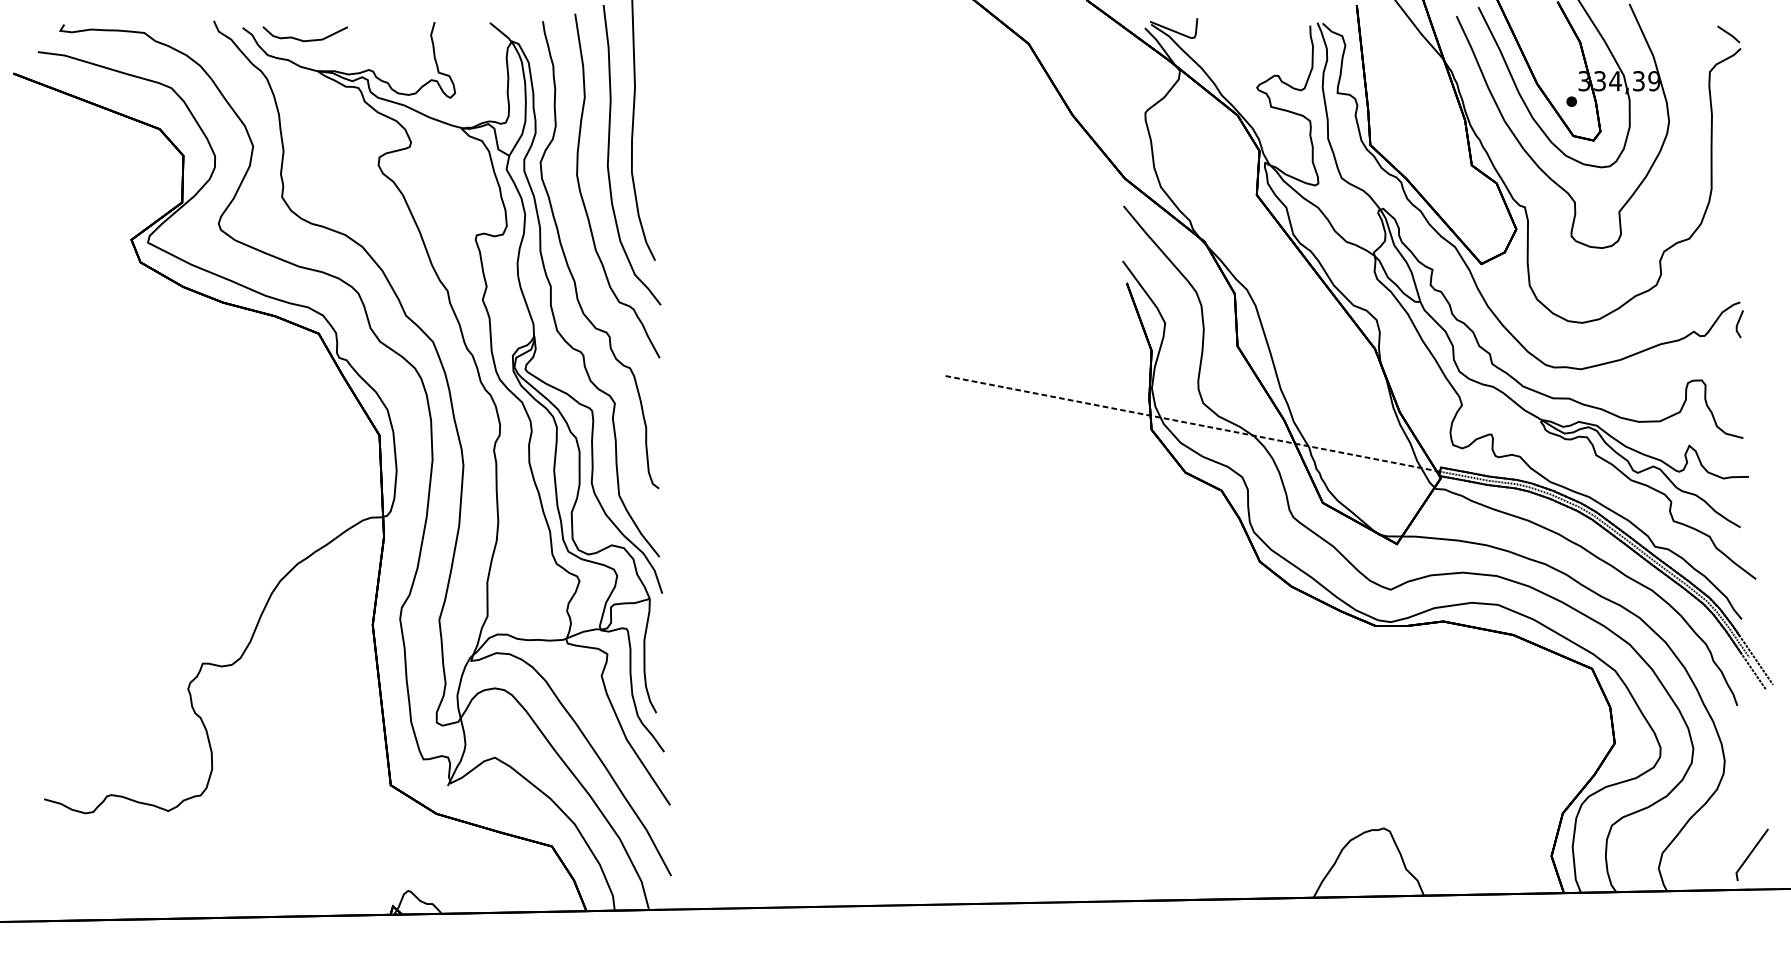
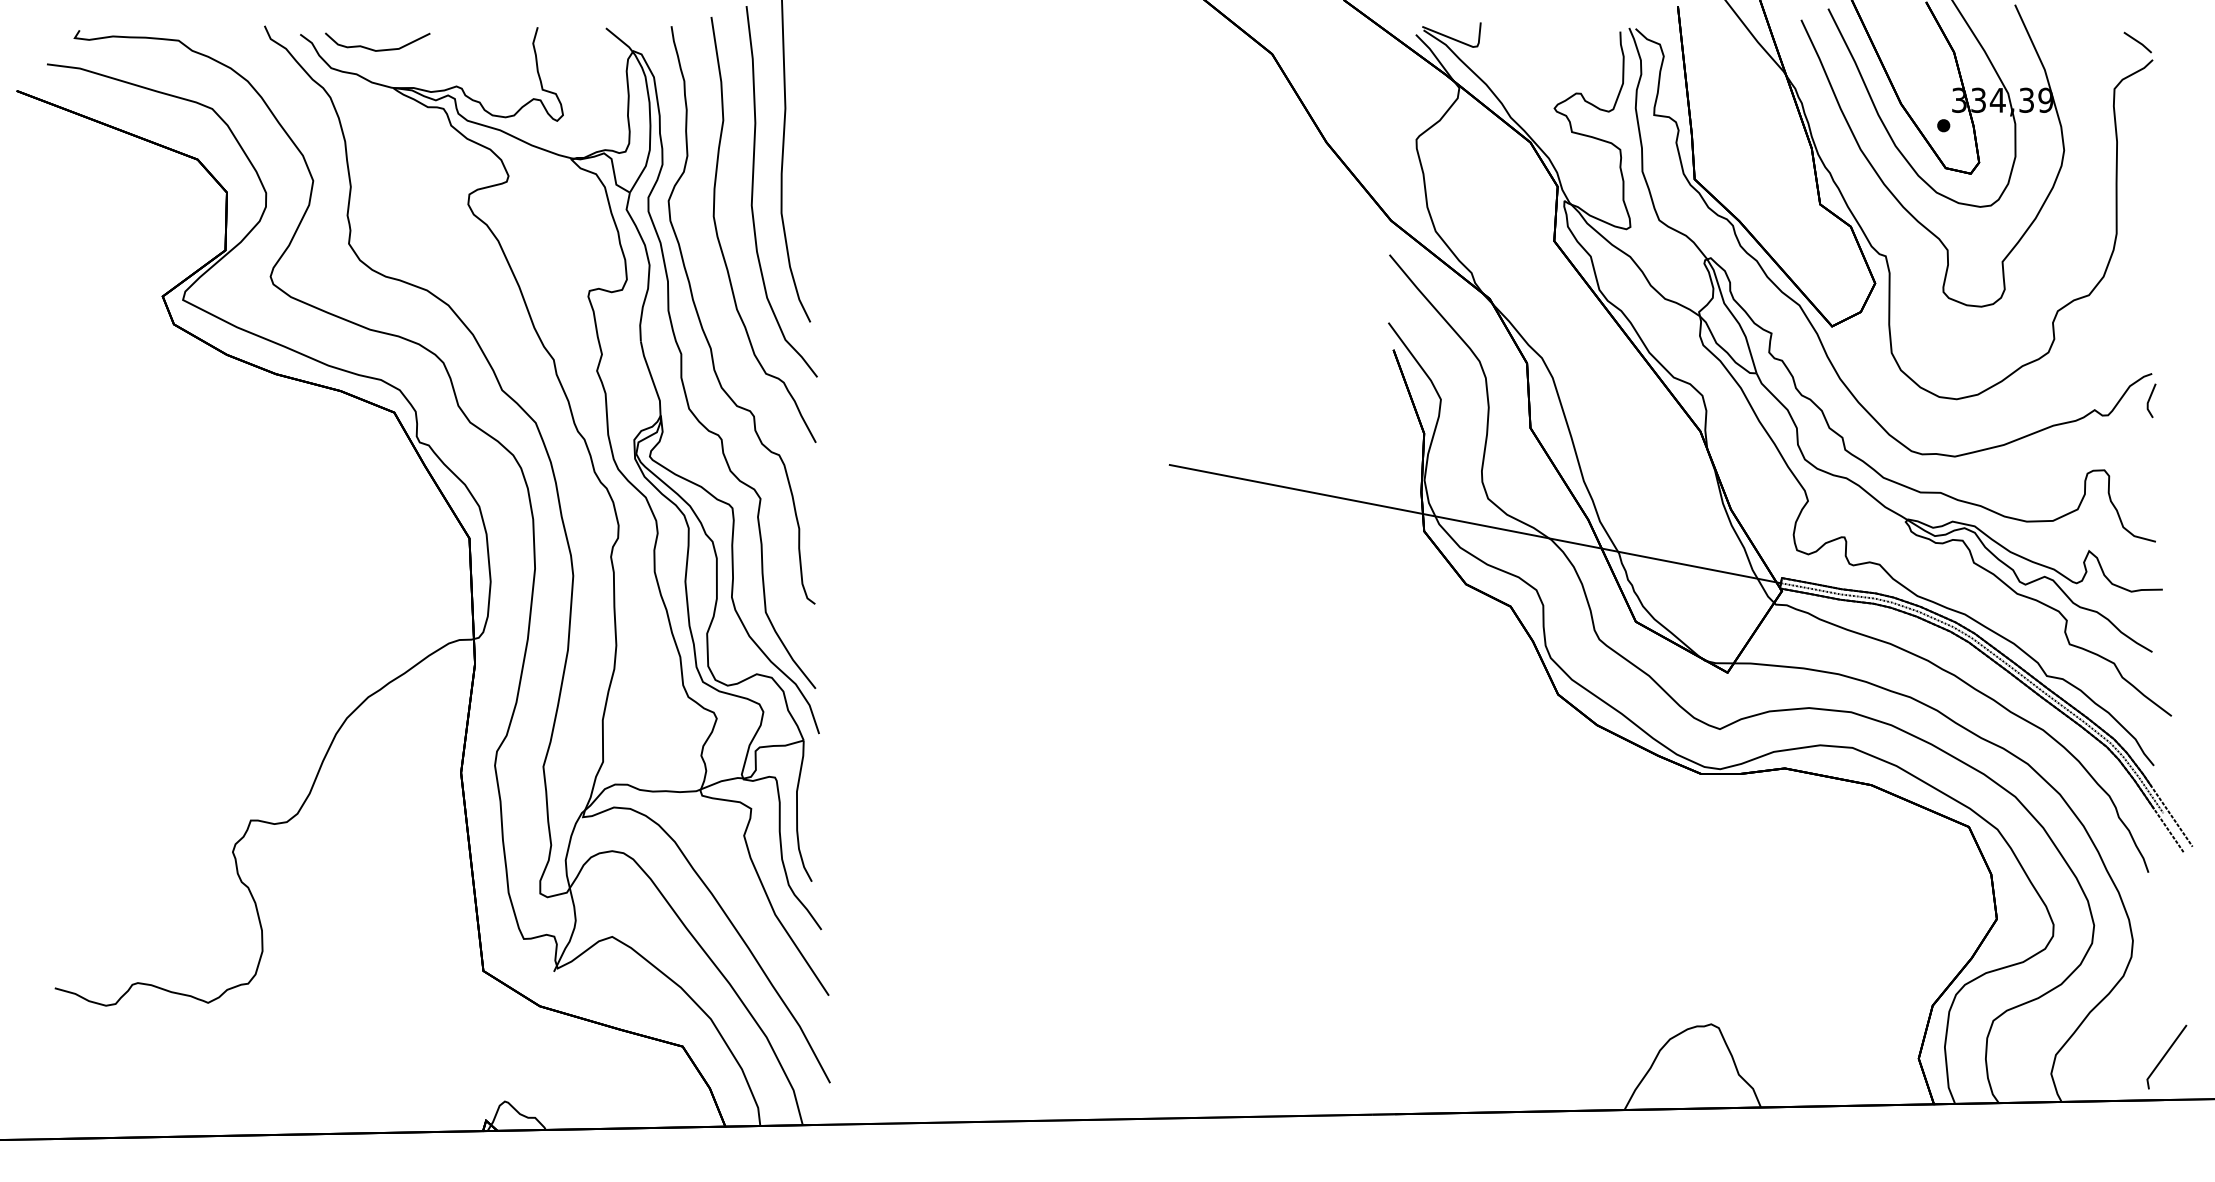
line: (1192, 424) -> (1474, 524), dashed -> solid

